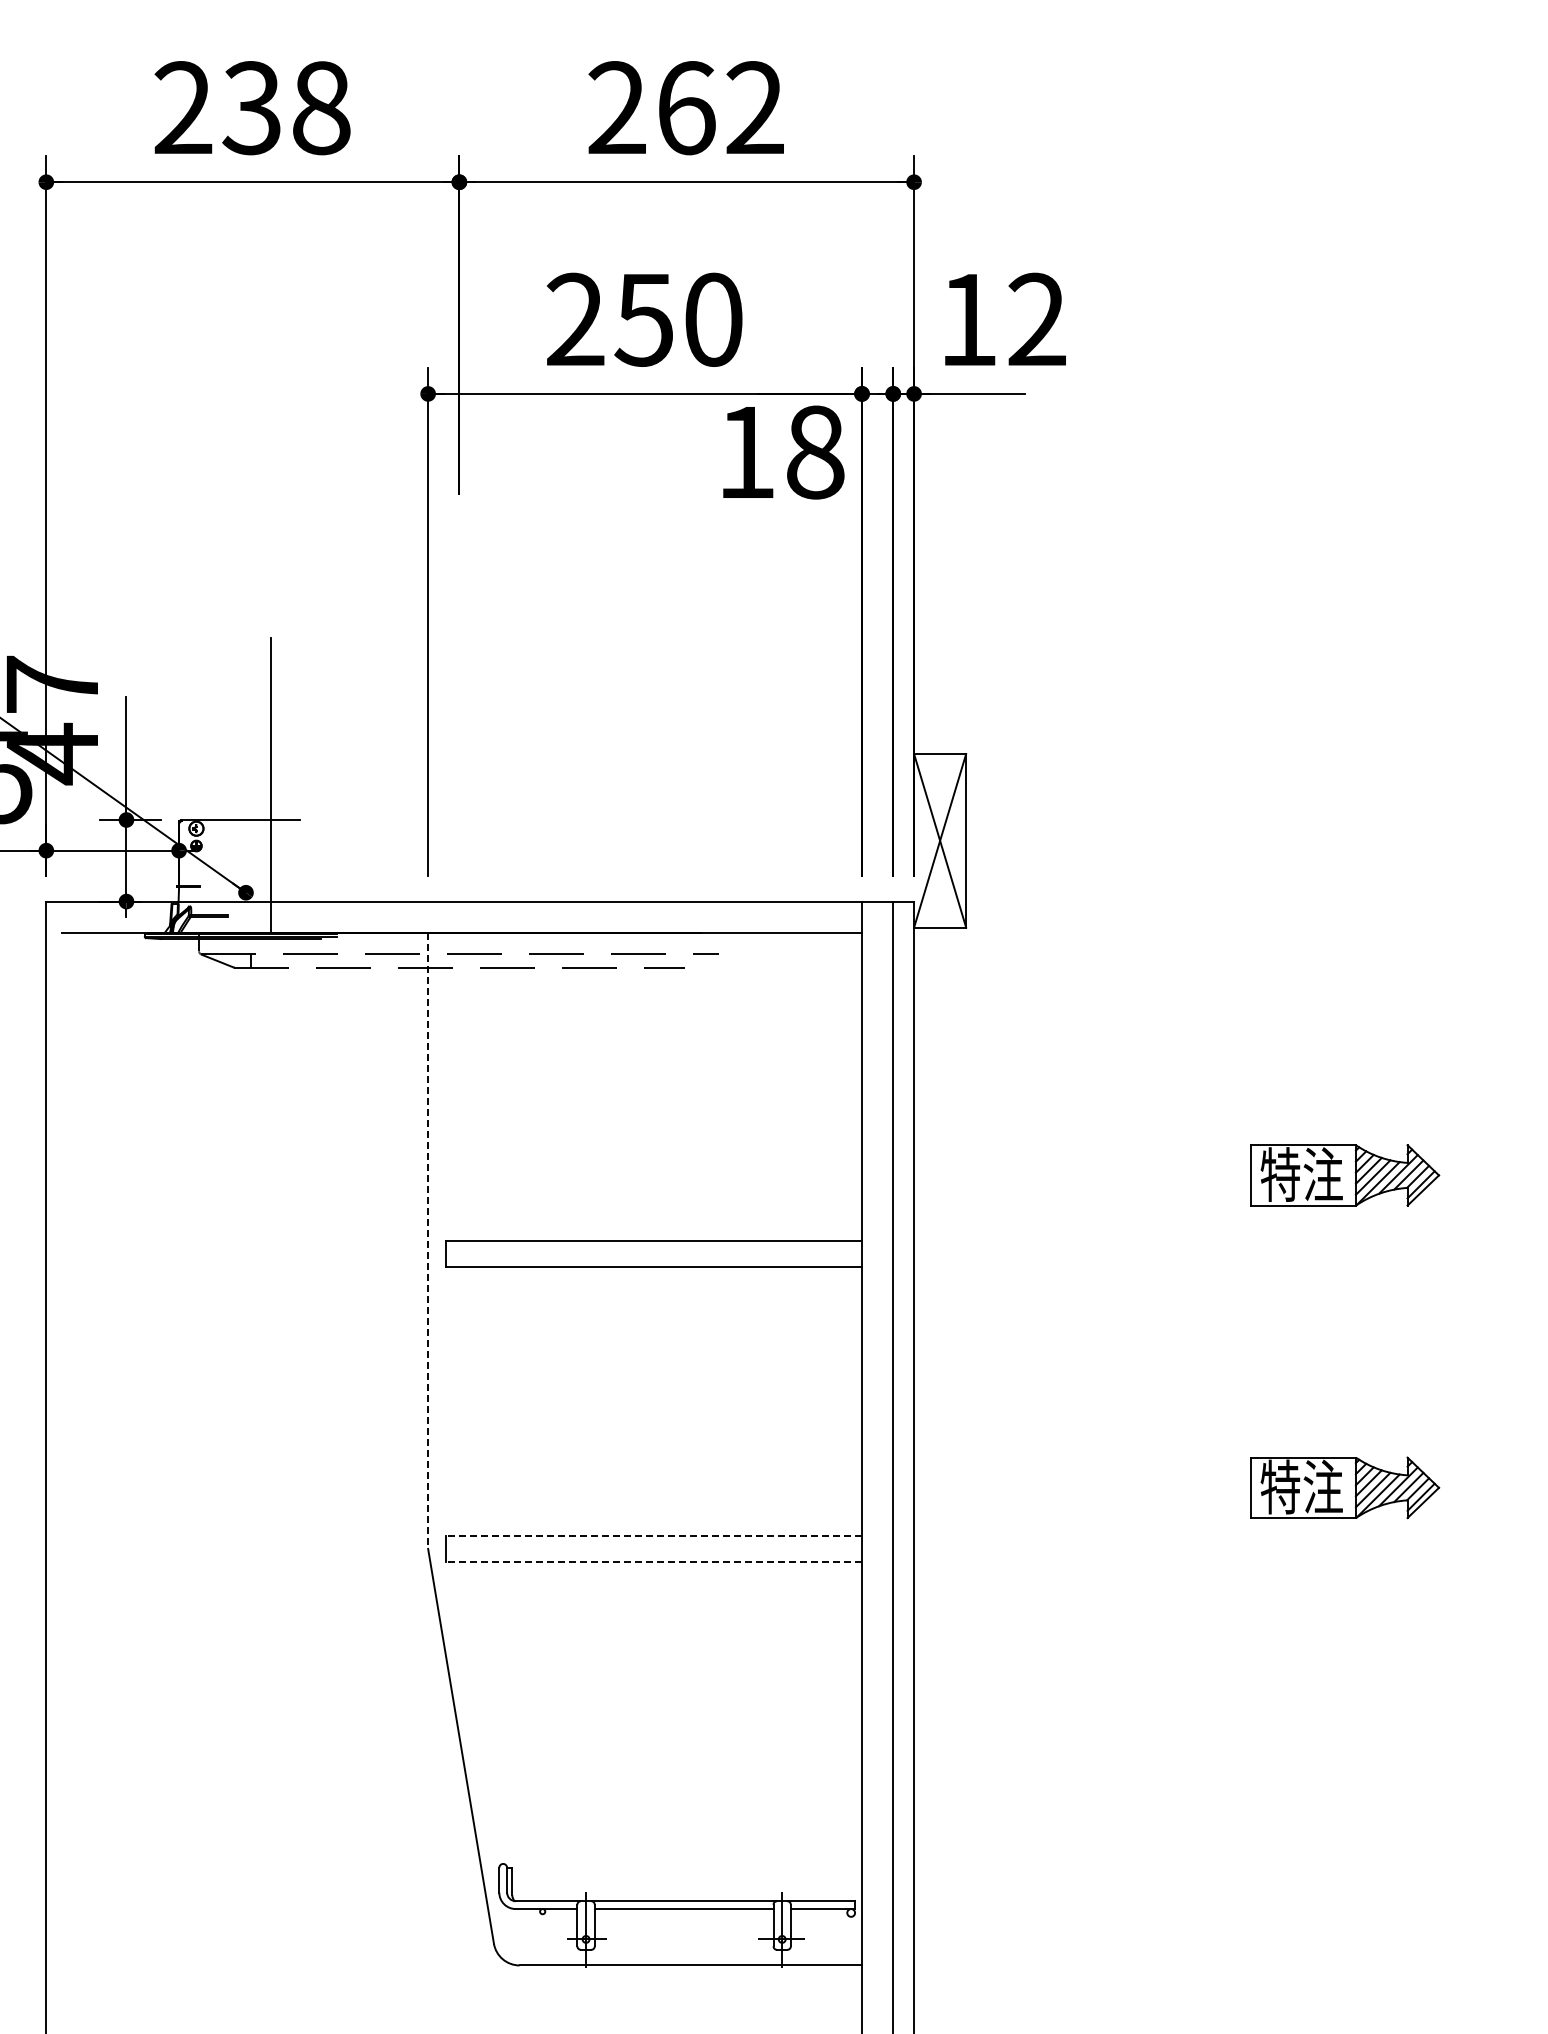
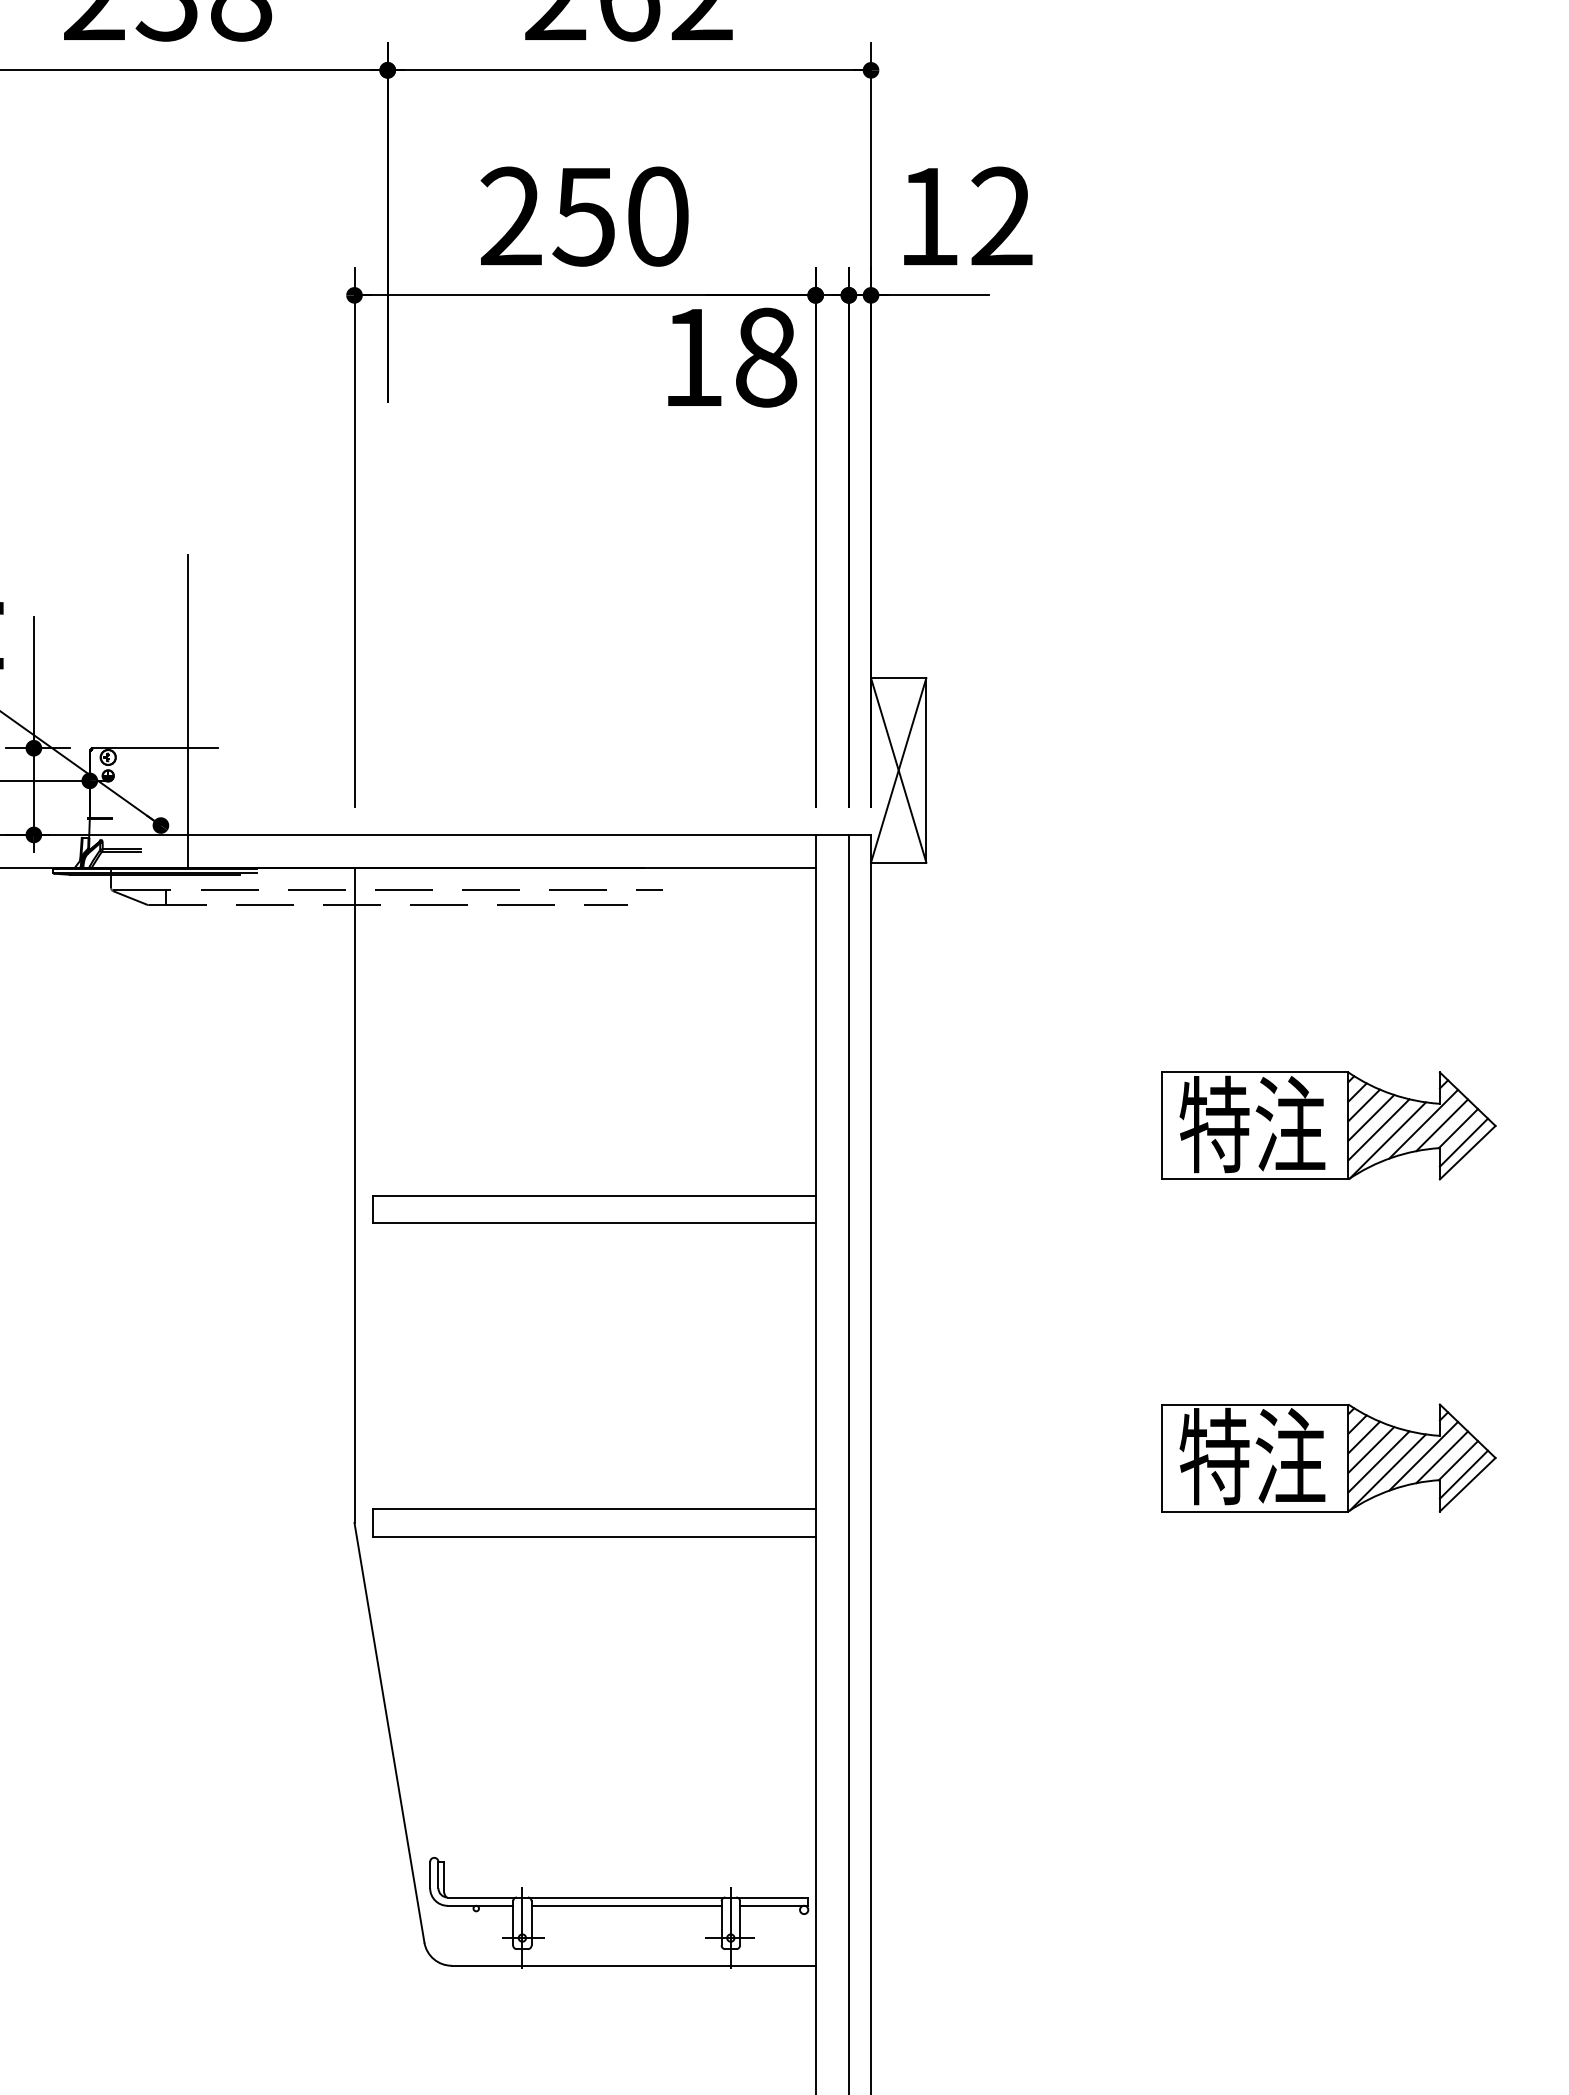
part: (1344, 1175) -> (1328, 1126), size x1.67
line: (428, 1241) -> (354, 1196), dashed -> solid
part: (1344, 1487) -> (1328, 1457), size x1.67
line: (653, 1535) -> (594, 1508), dashed -> solid
line: (653, 1561) -> (594, 1536), dashed -> solid

